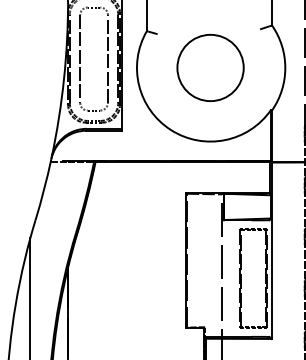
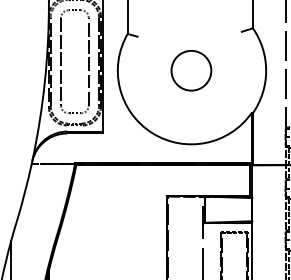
circle: (210, 67) -> (191, 70), size x0.6

